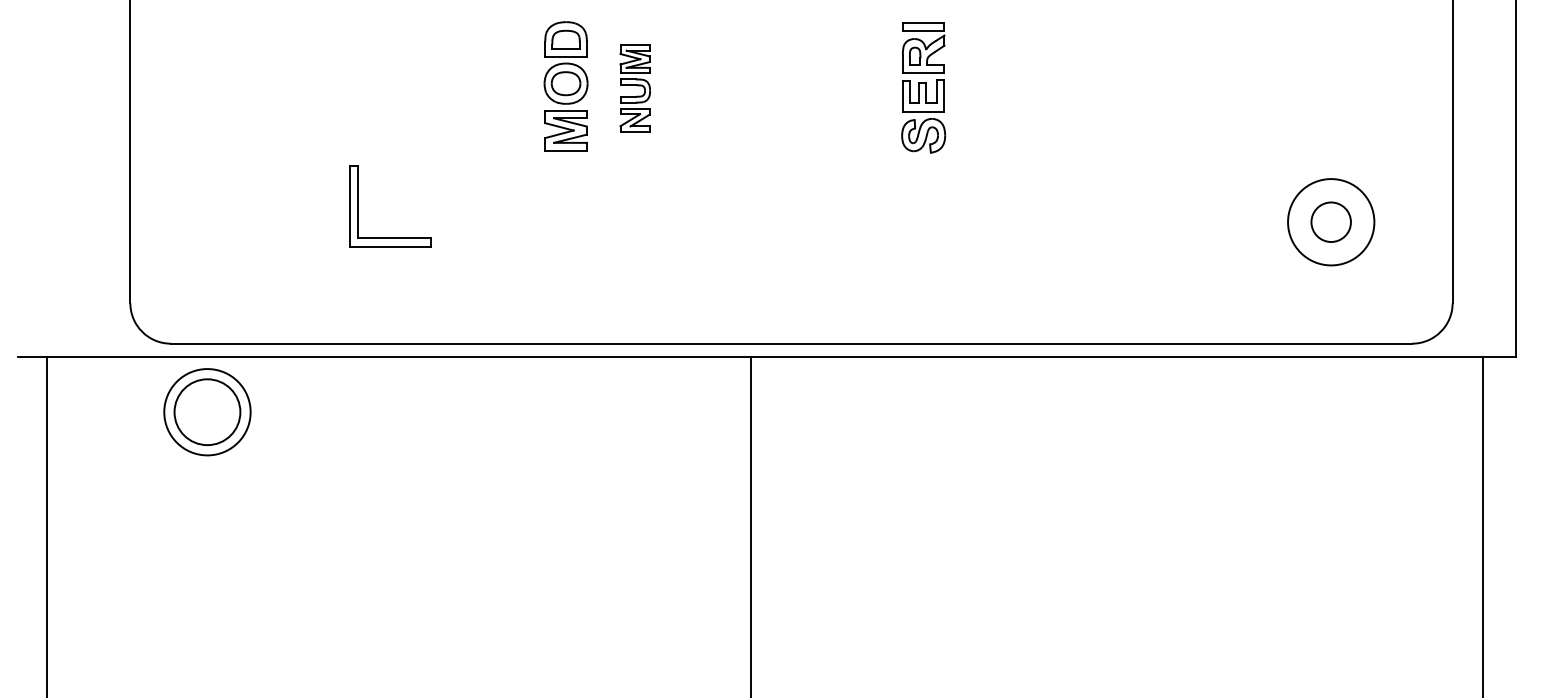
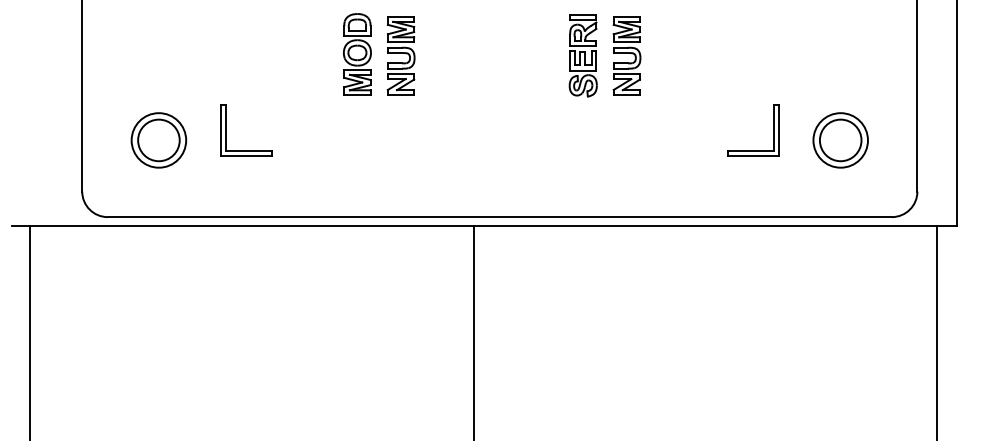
part: (634, 87) -> (400, 55), size x1.43
part: (992, 87) -> (626, 55), added
part: (1224, 206) -> (773, 130), added
circle: (1330, 222) -> (840, 140), size x1.67
part: (206, 412) -> (158, 140), moved

